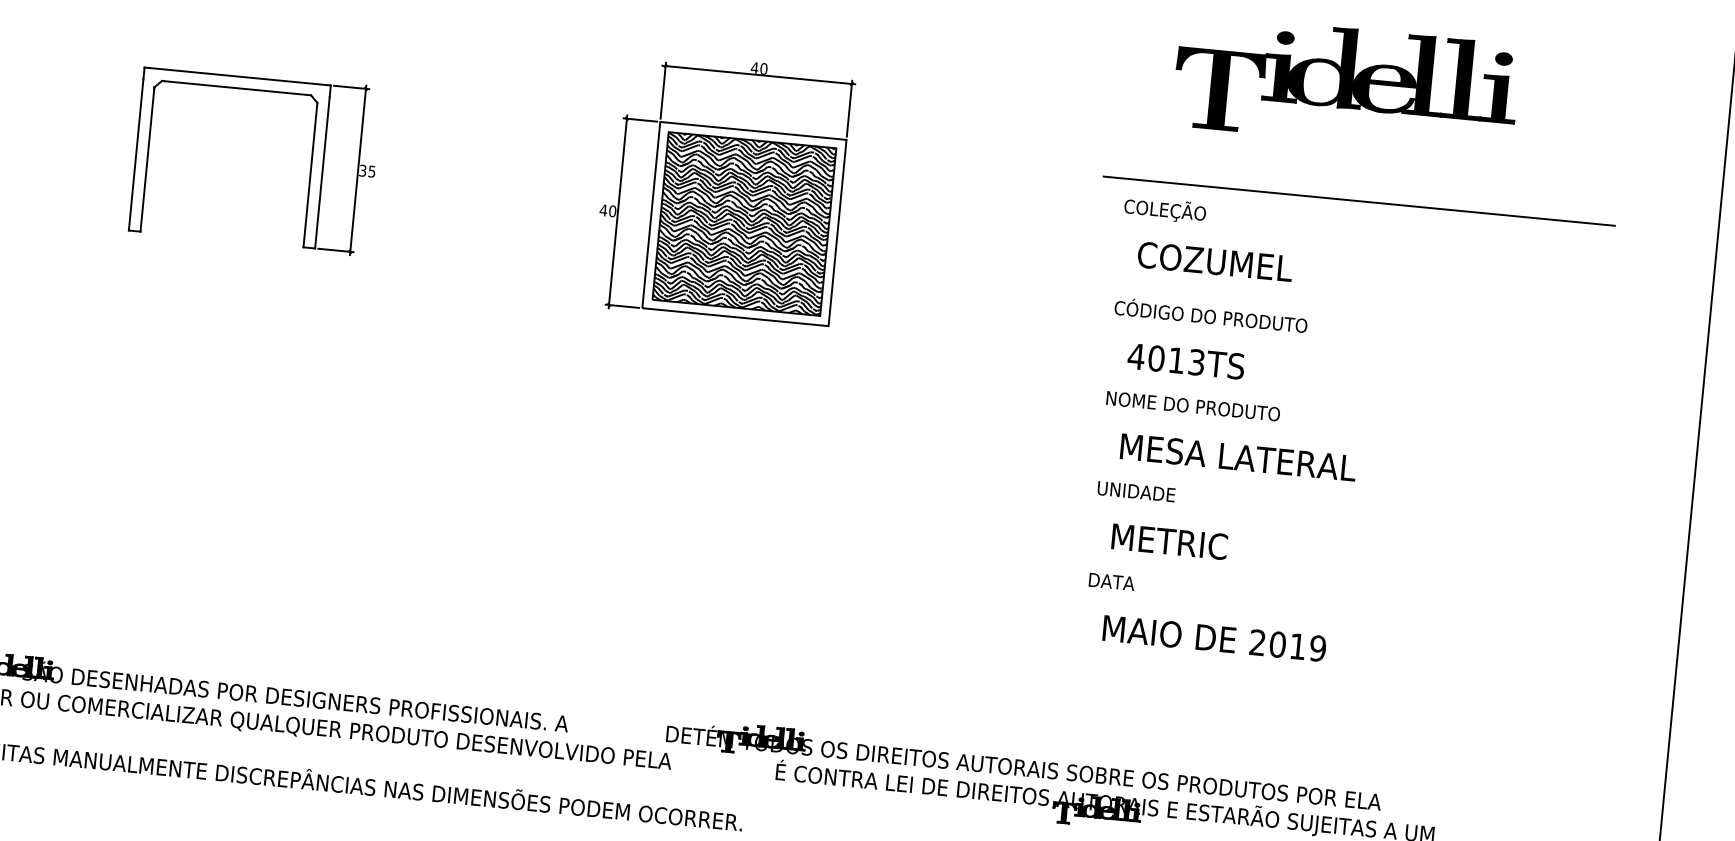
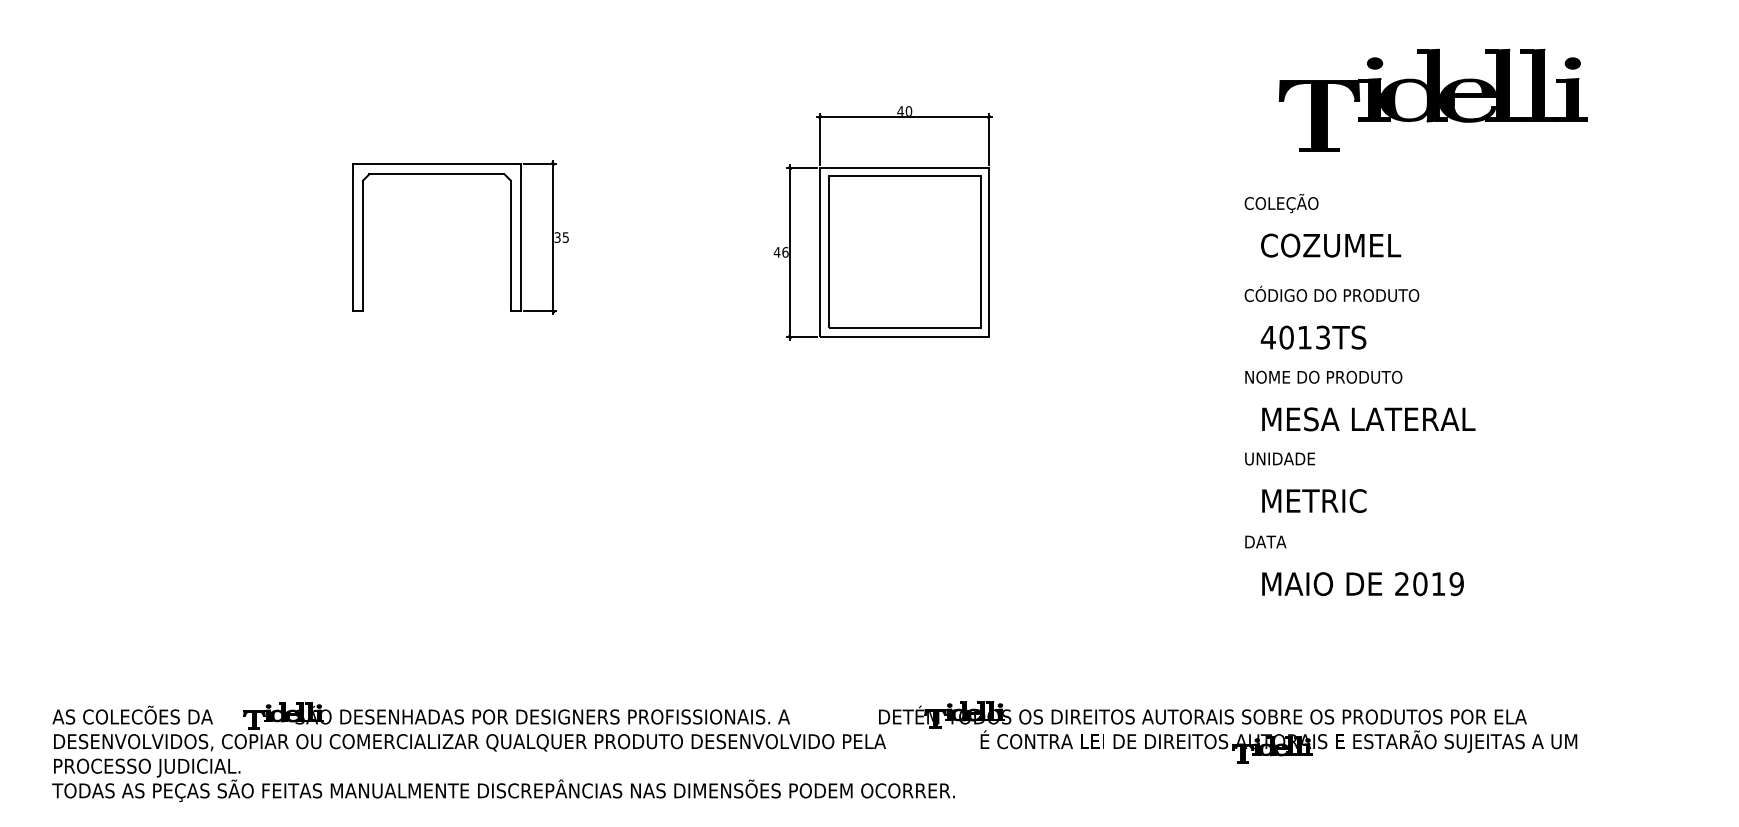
part: (1345, 83) -> (1432, 99), moved
line: (1358, 200) -> (1454, 178), removed
text: (612, 211) -> (785, 252), 40 -> 46
hatch: (744, 224) -> (904, 252), removed

